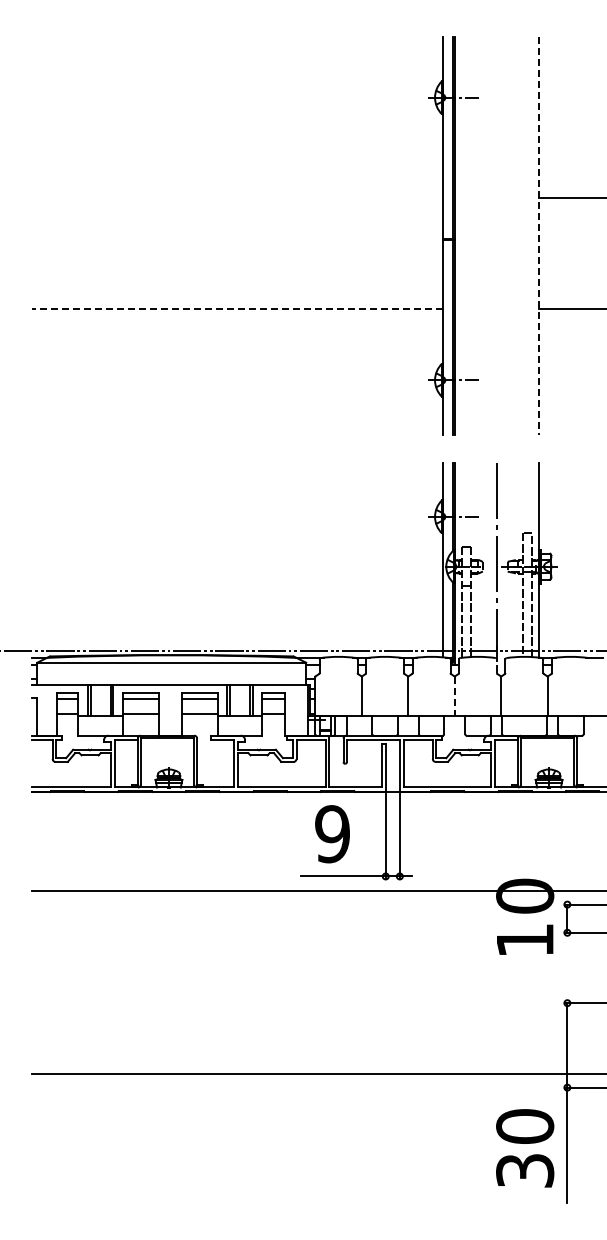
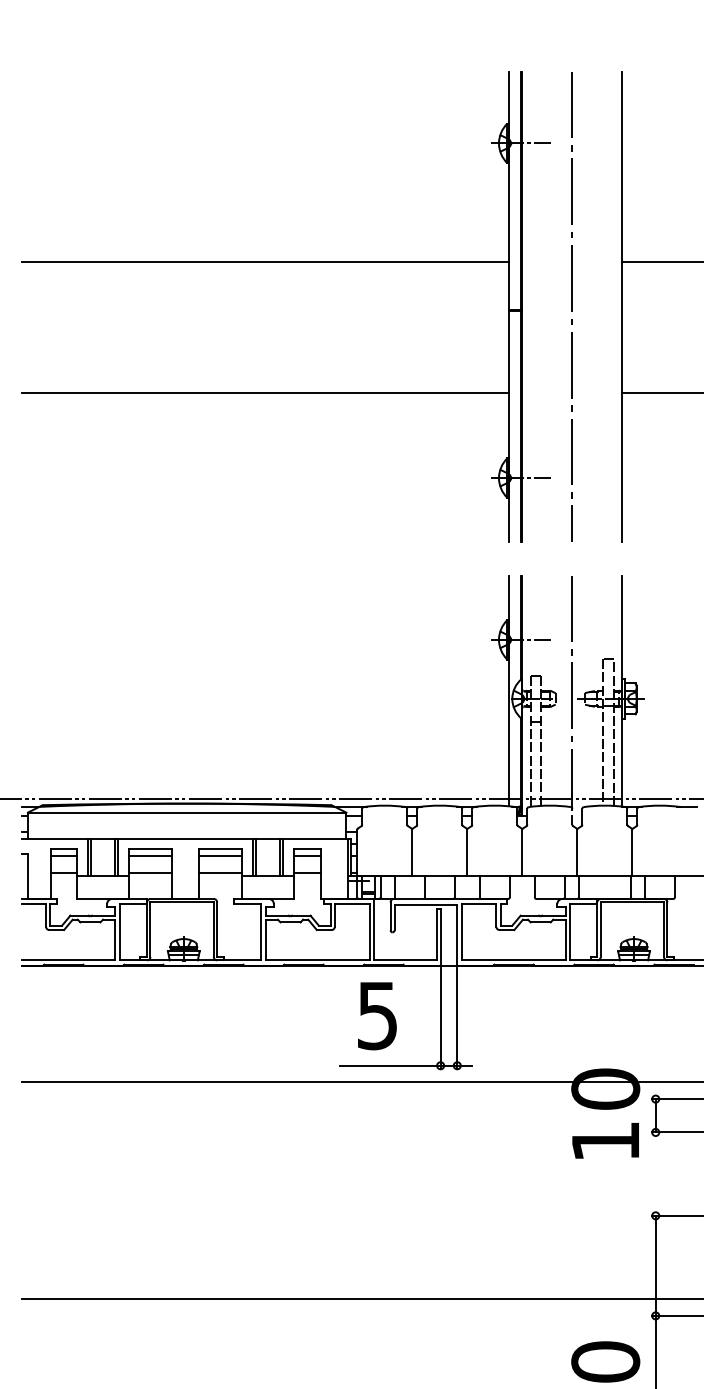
line: (237, 197) -> (265, 261), added
line: (496, 235) -> (571, 306), added
line: (539, 235) -> (622, 306), dashed -> solid
line: (237, 308) -> (265, 393), dashed -> solid
line: (454, 696) -> (522, 852), dashed -> solid
text: (332, 834) -> (377, 1016), 9 -> 5

